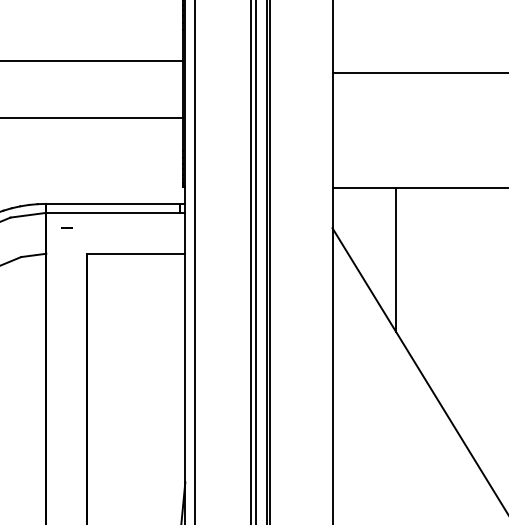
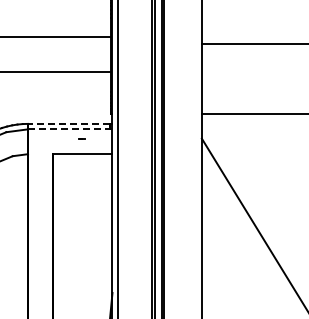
line: (112, 203) -> (68, 123), solid -> dashed
line: (116, 213) -> (70, 129), solid -> dashed
part: (65, 227) -> (81, 138), moved
line: (396, 259) -> (240, 157), removed

